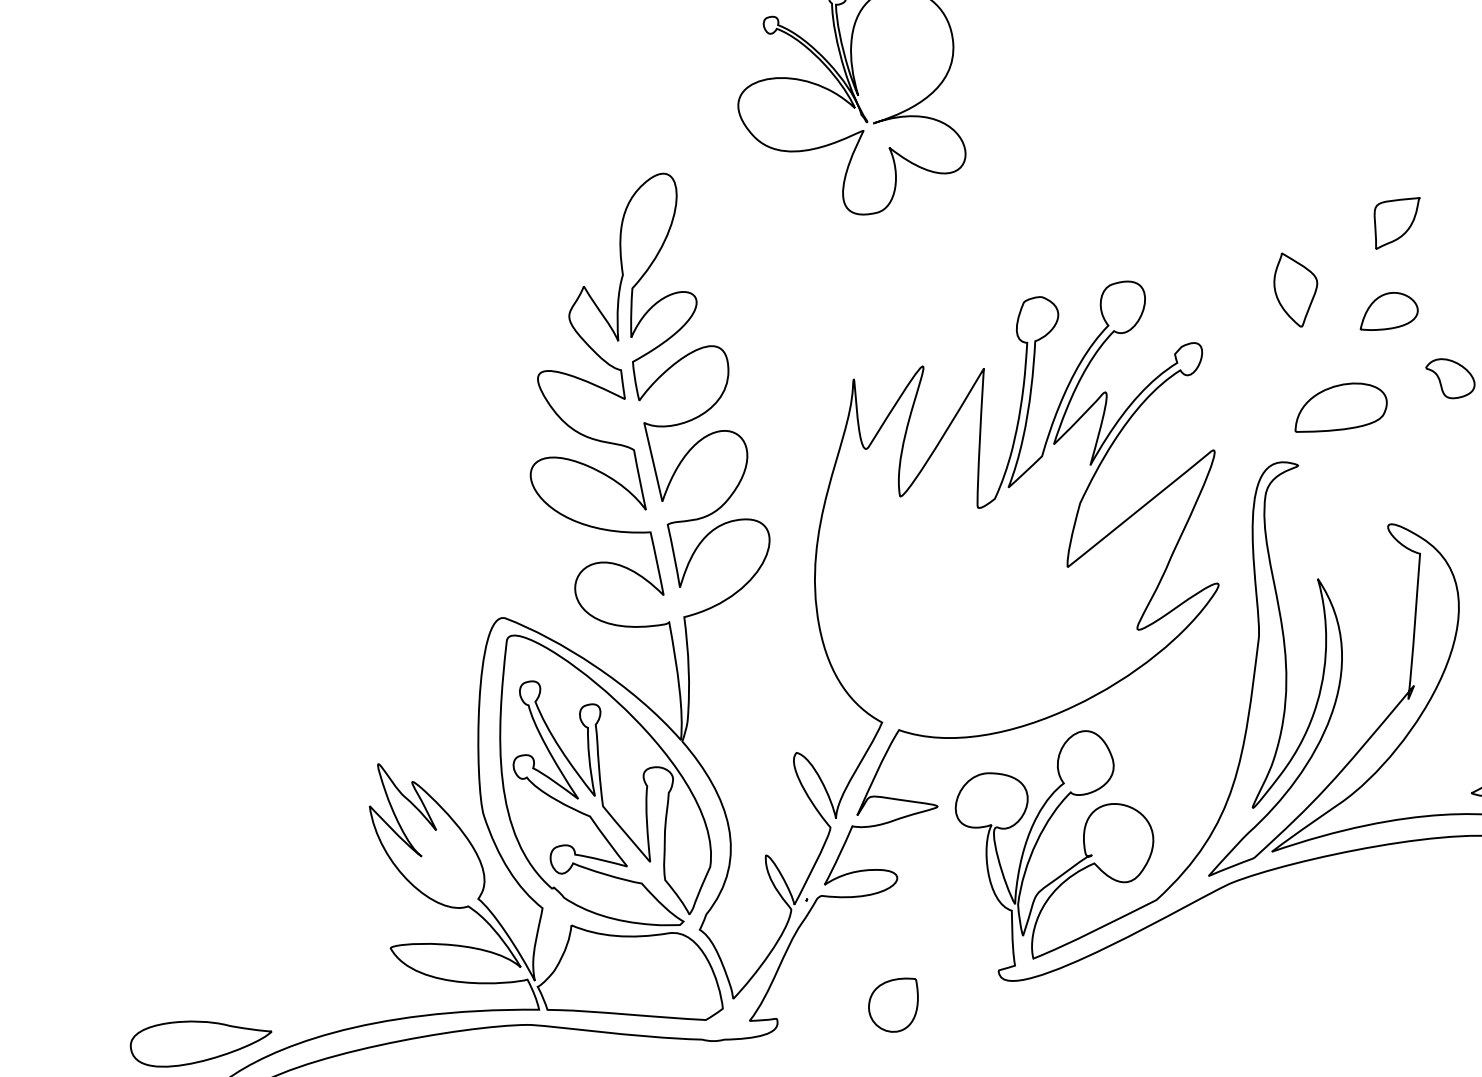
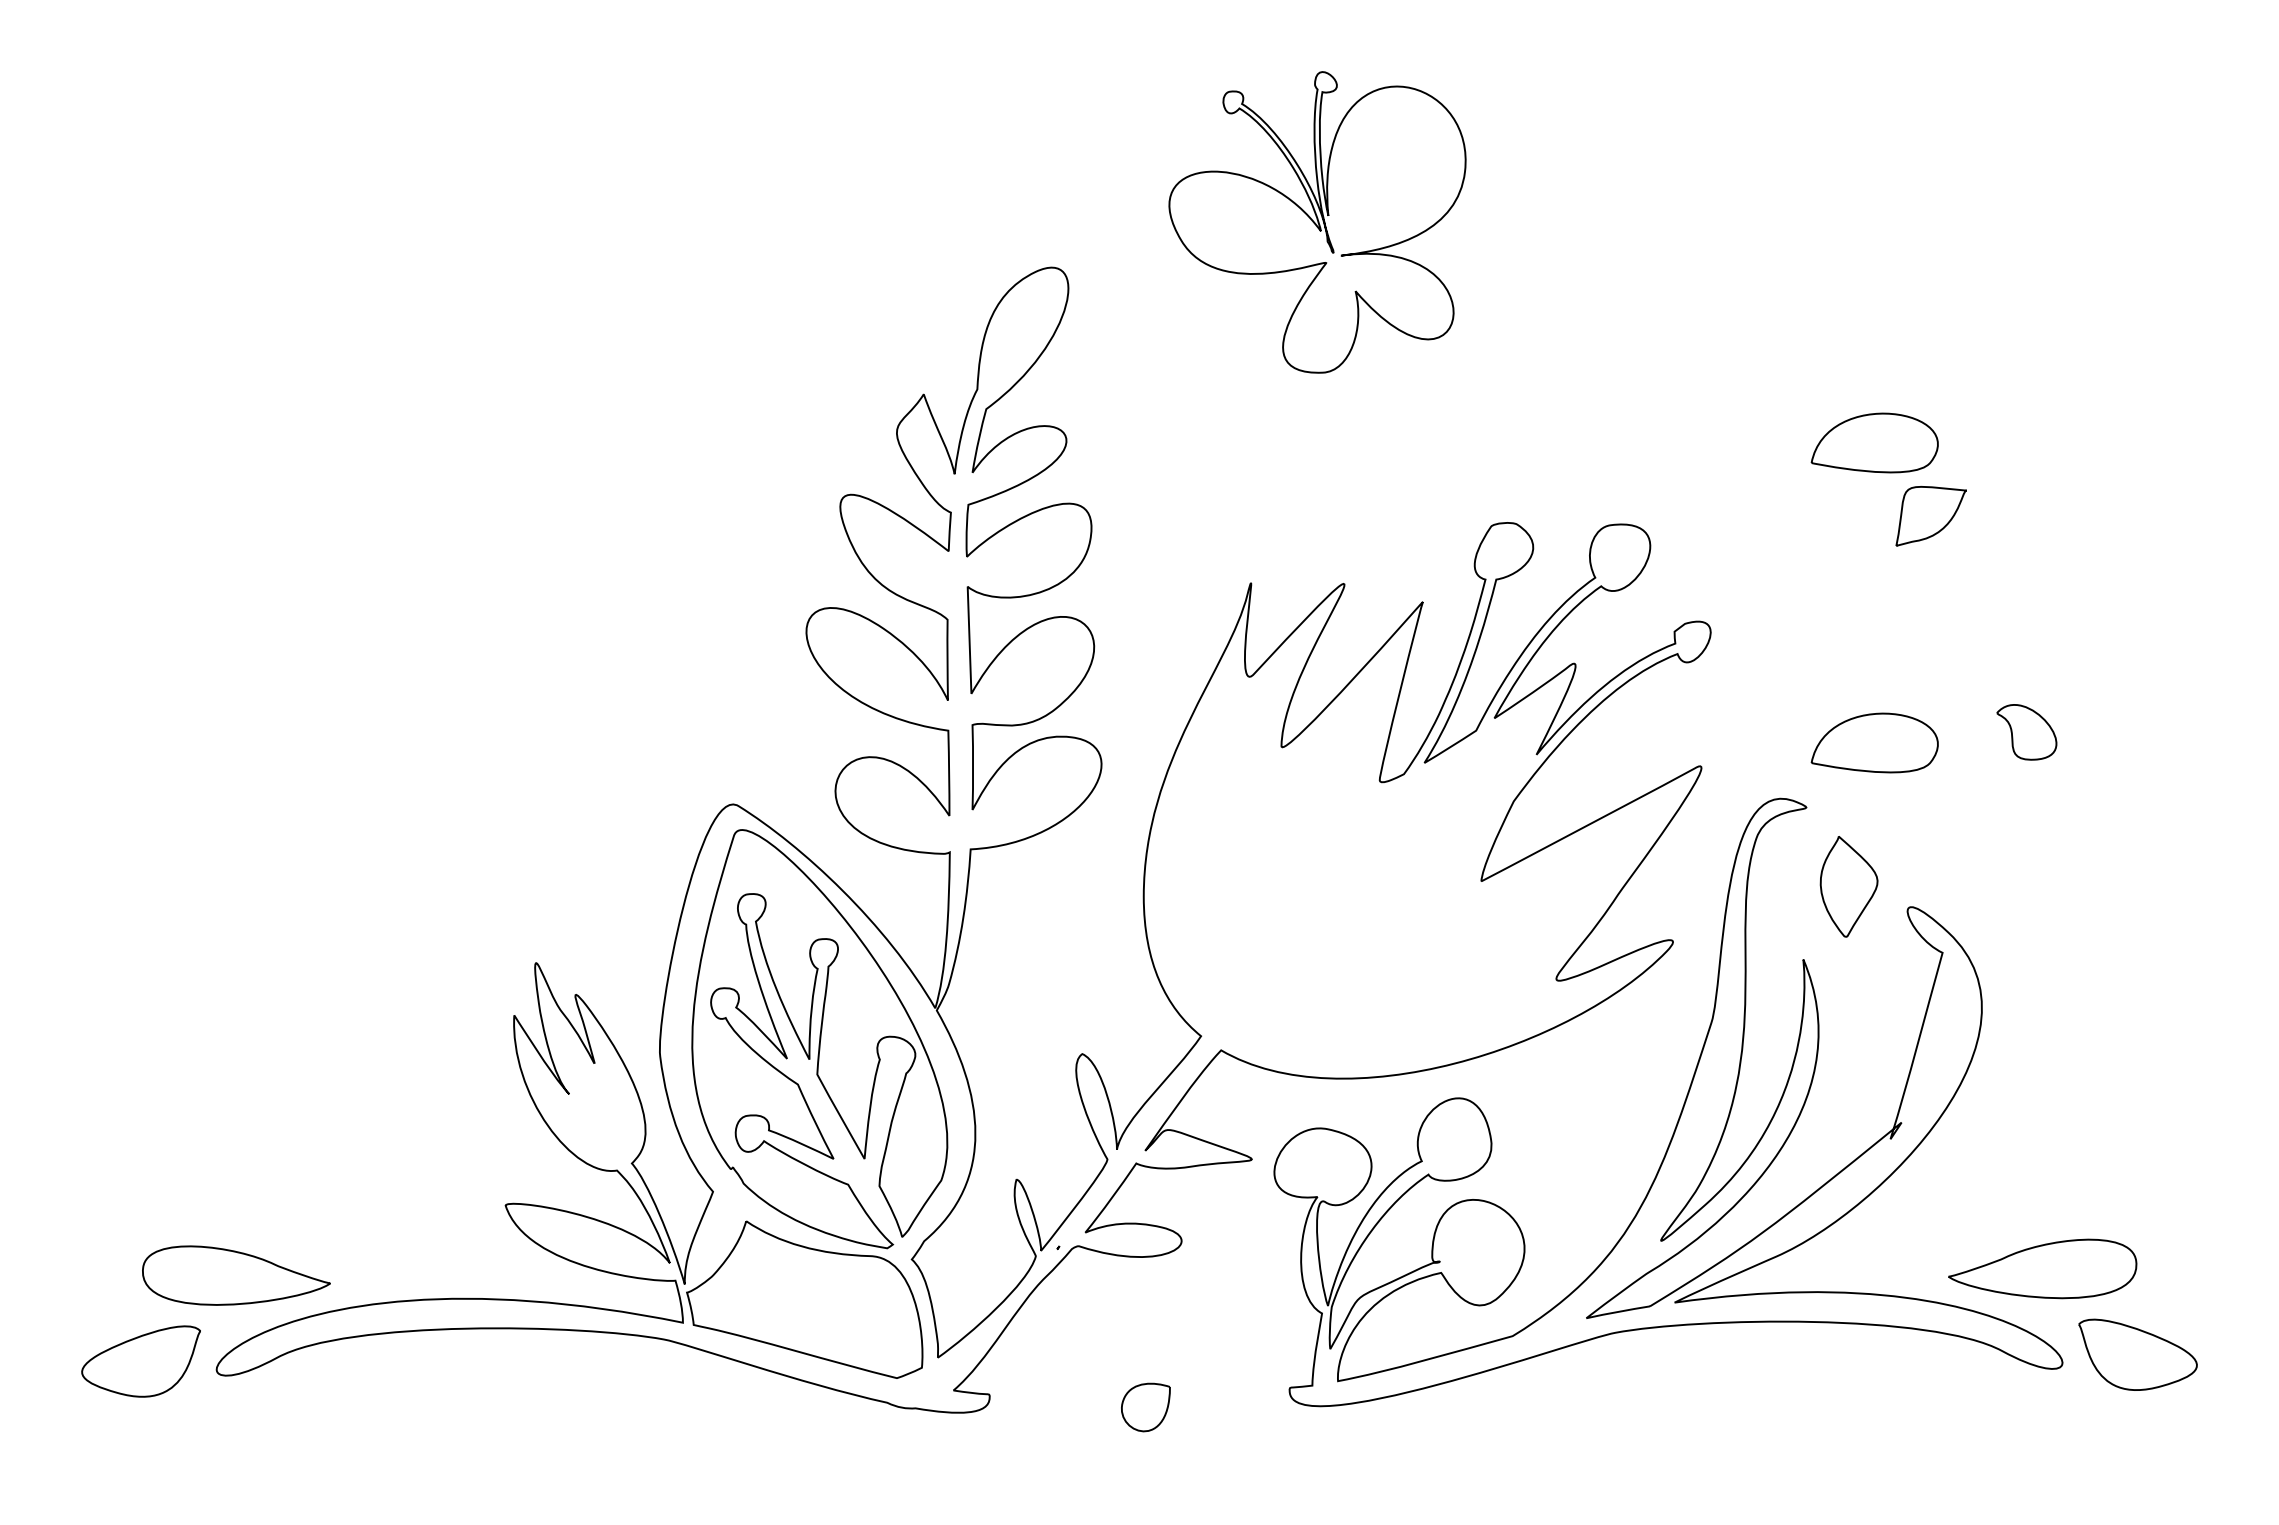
part: (1296, 185) -> (1874, 442), added
part: (1397, 222) -> (1930, 516), moved
part: (1296, 288) -> (1848, 886), moved
part: (1387, 311) -> (1961, 629), removed
part: (894, 1005) -> (1145, 1407), size x0.7

